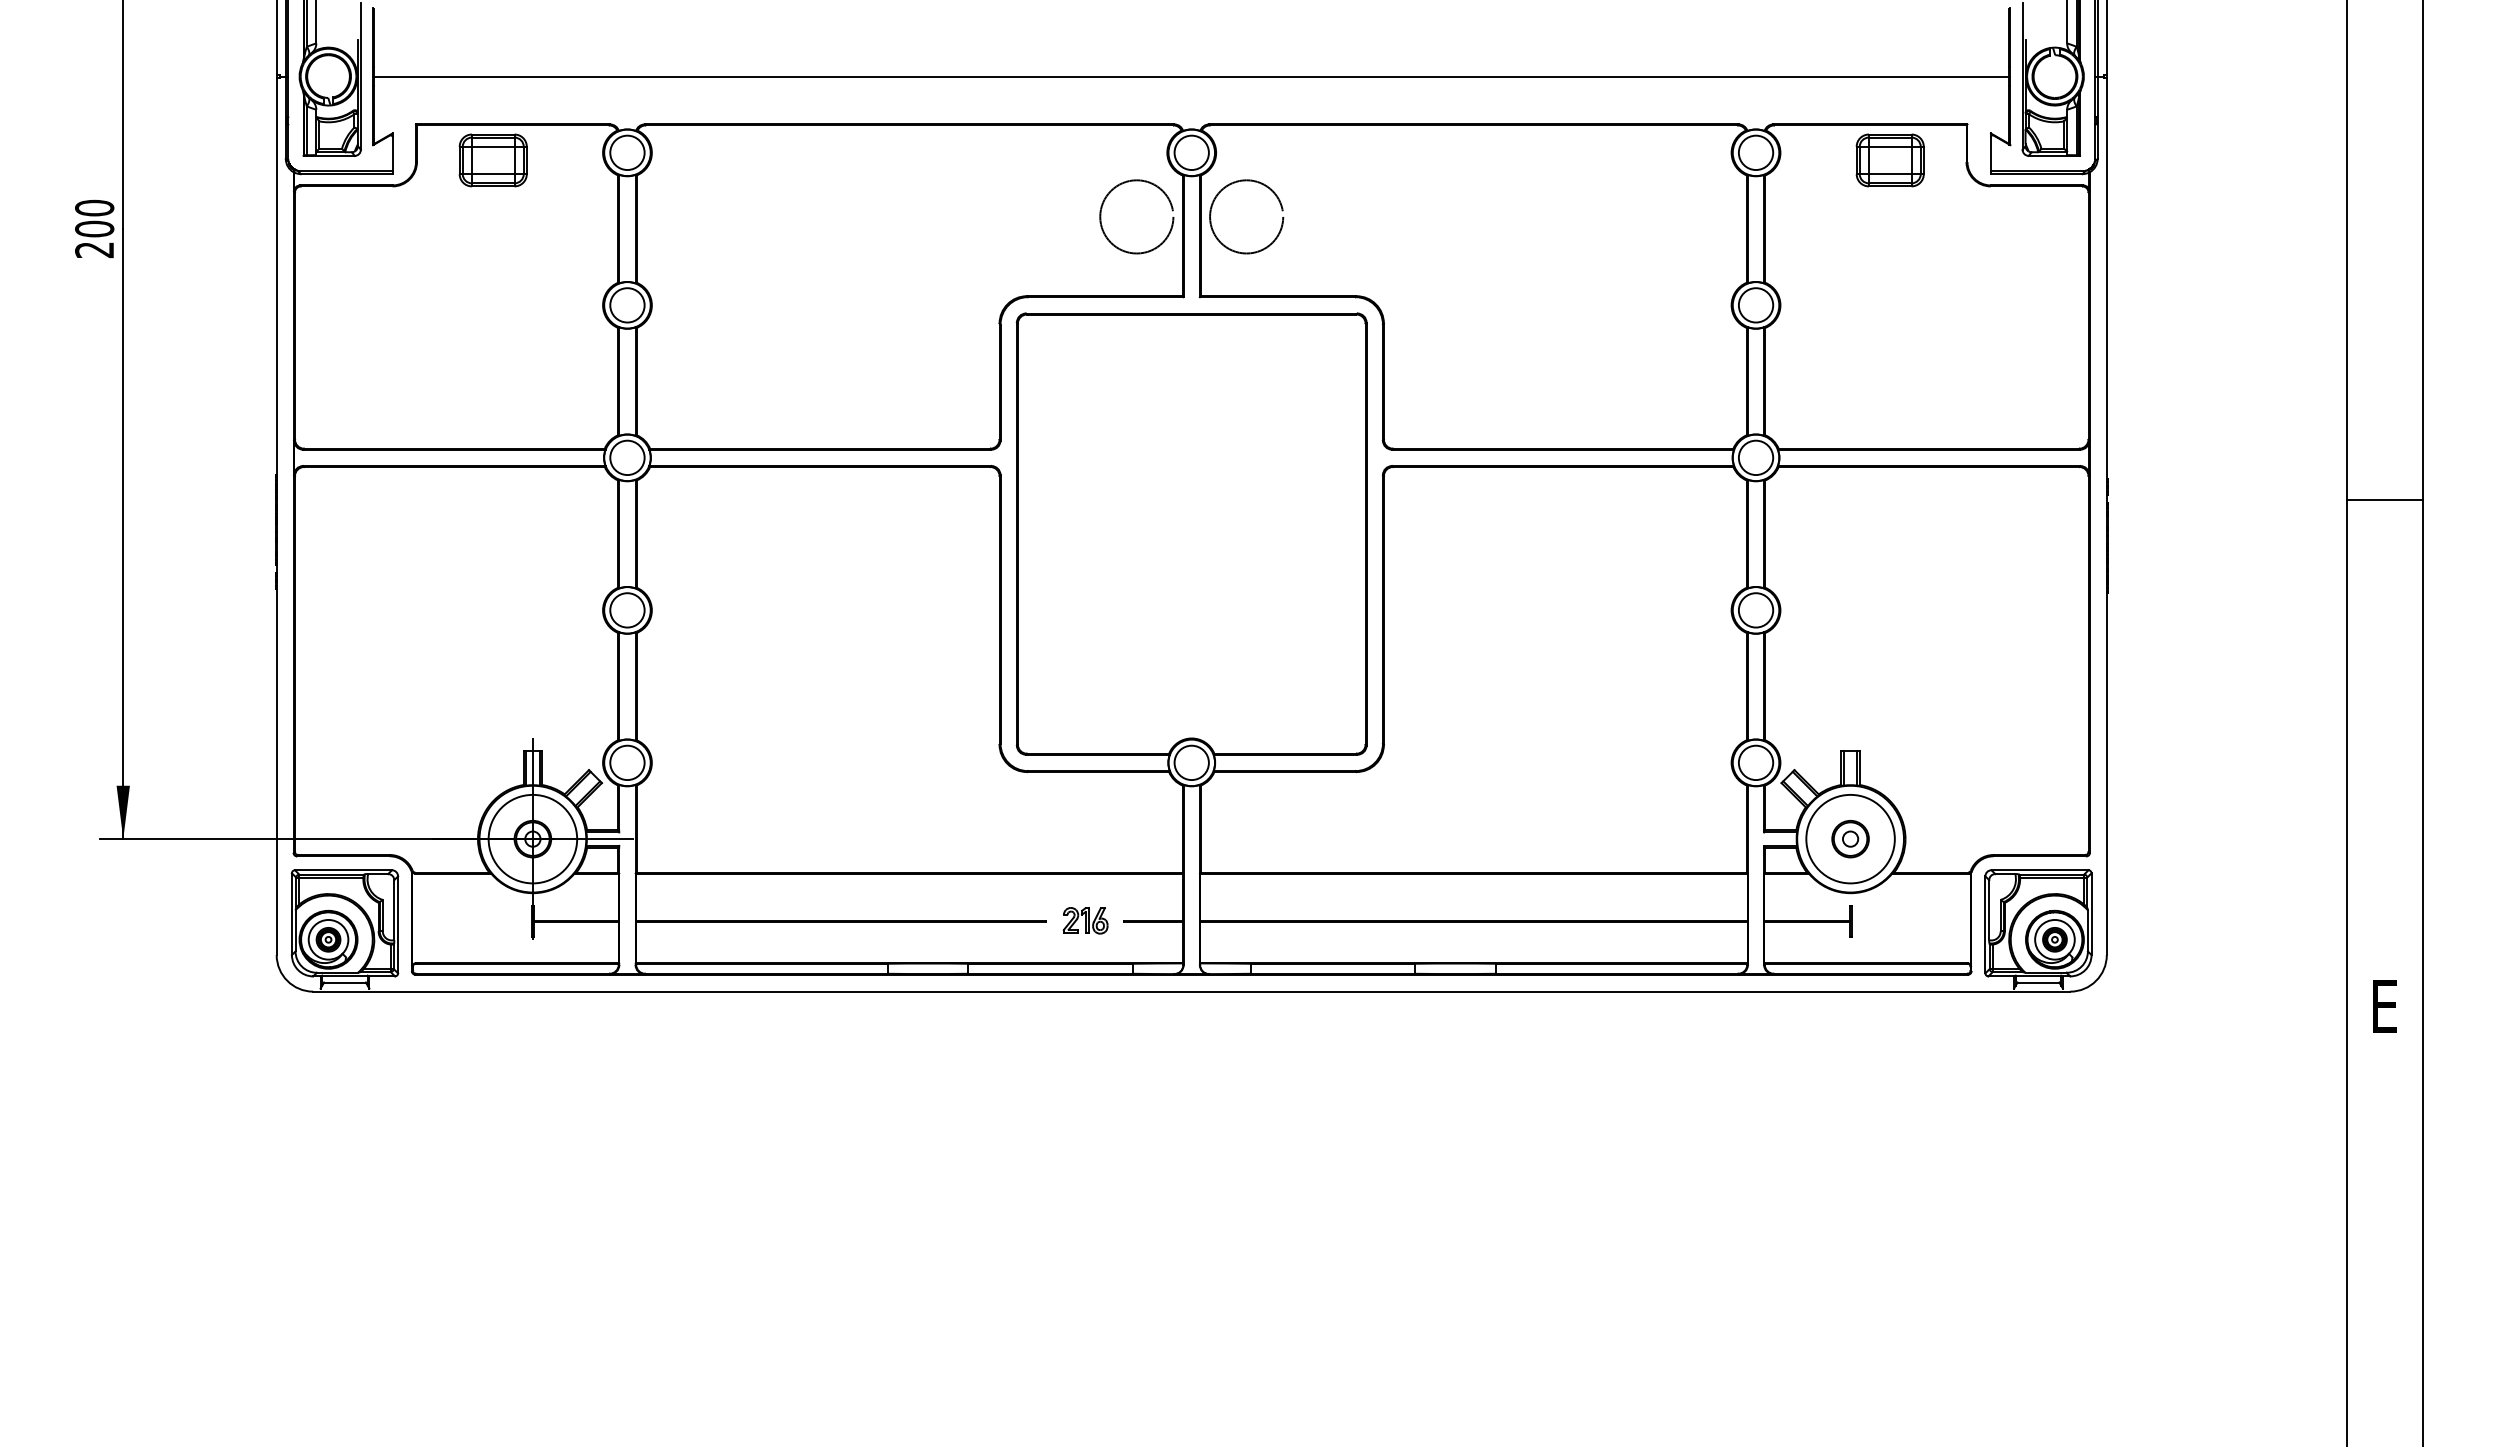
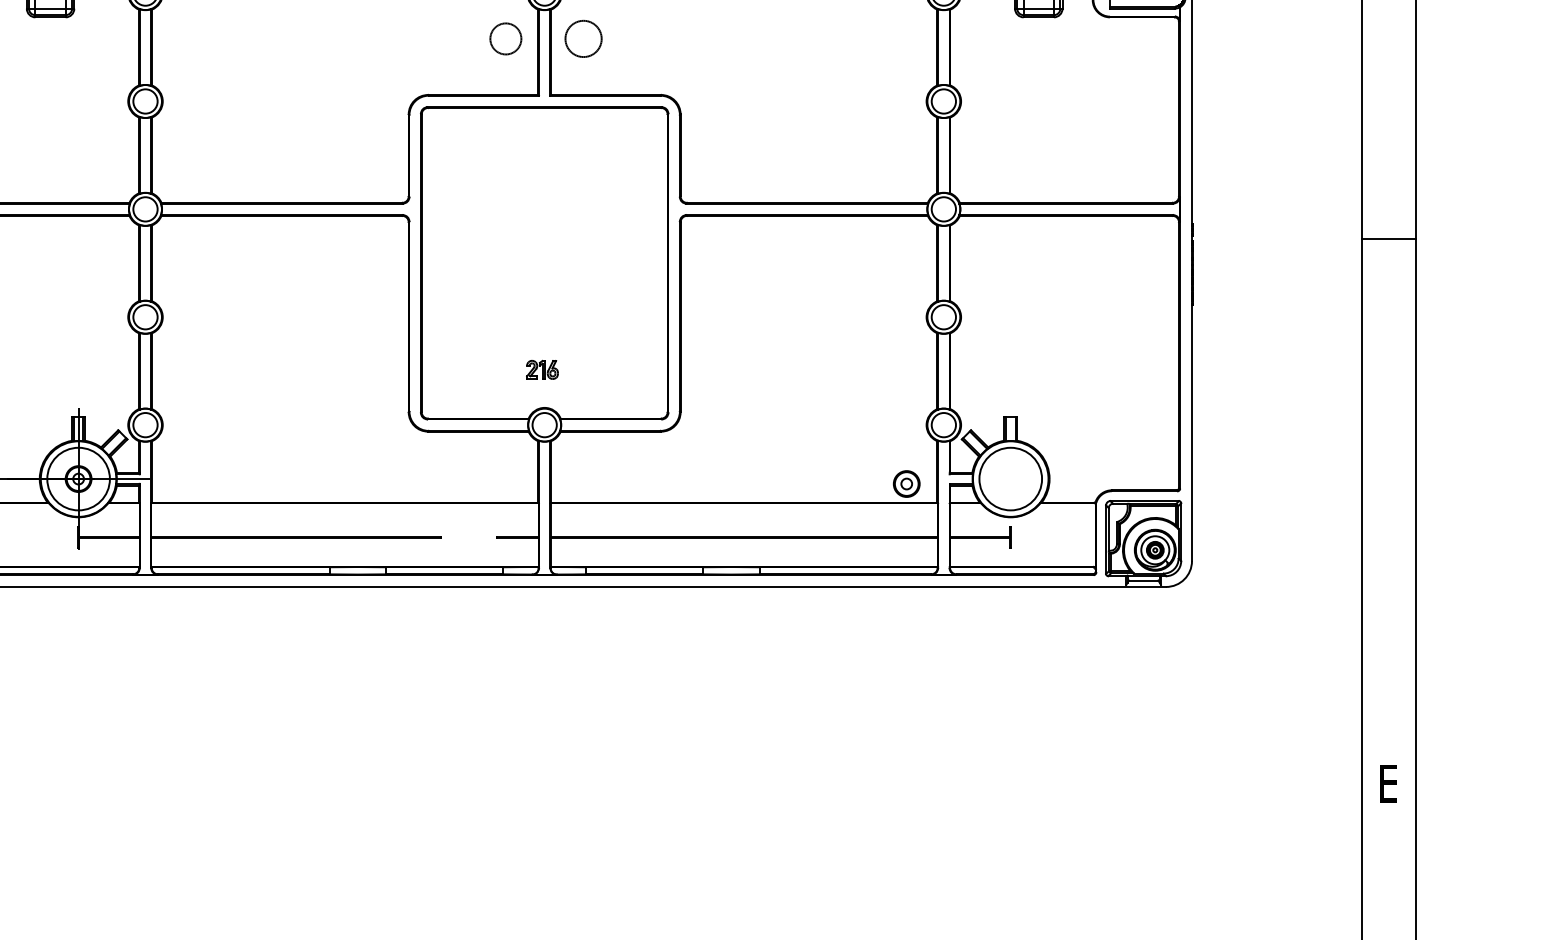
circle: (1136, 216) -> (505, 38), size x0.6
circle: (1246, 216) -> (583, 38), size x0.7
part: (1850, 839) -> (906, 484), moved
part: (1085, 920) -> (542, 369), moved
text: (2384, 1006) -> (1388, 783), moved

